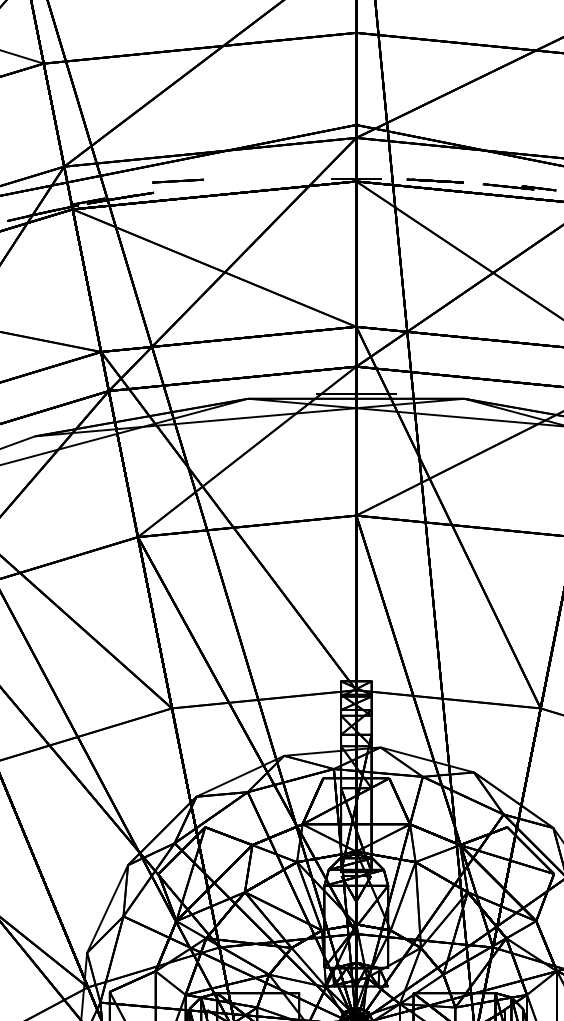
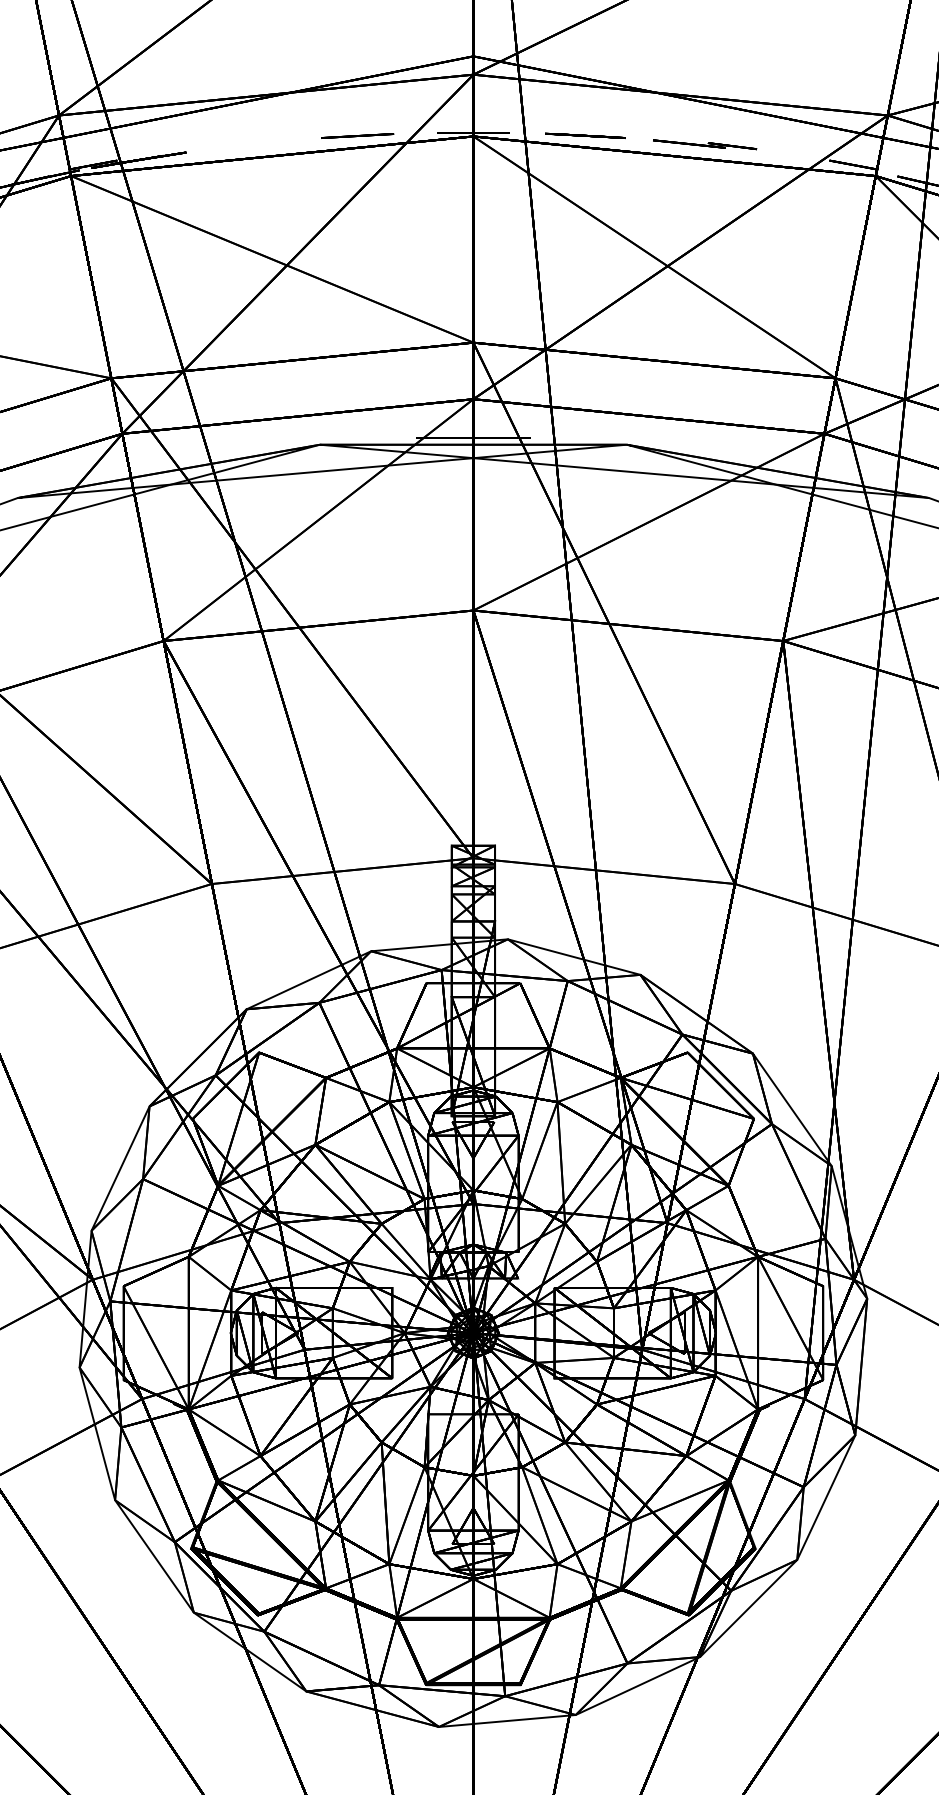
line: (178, 180) -> (357, 135), moved

